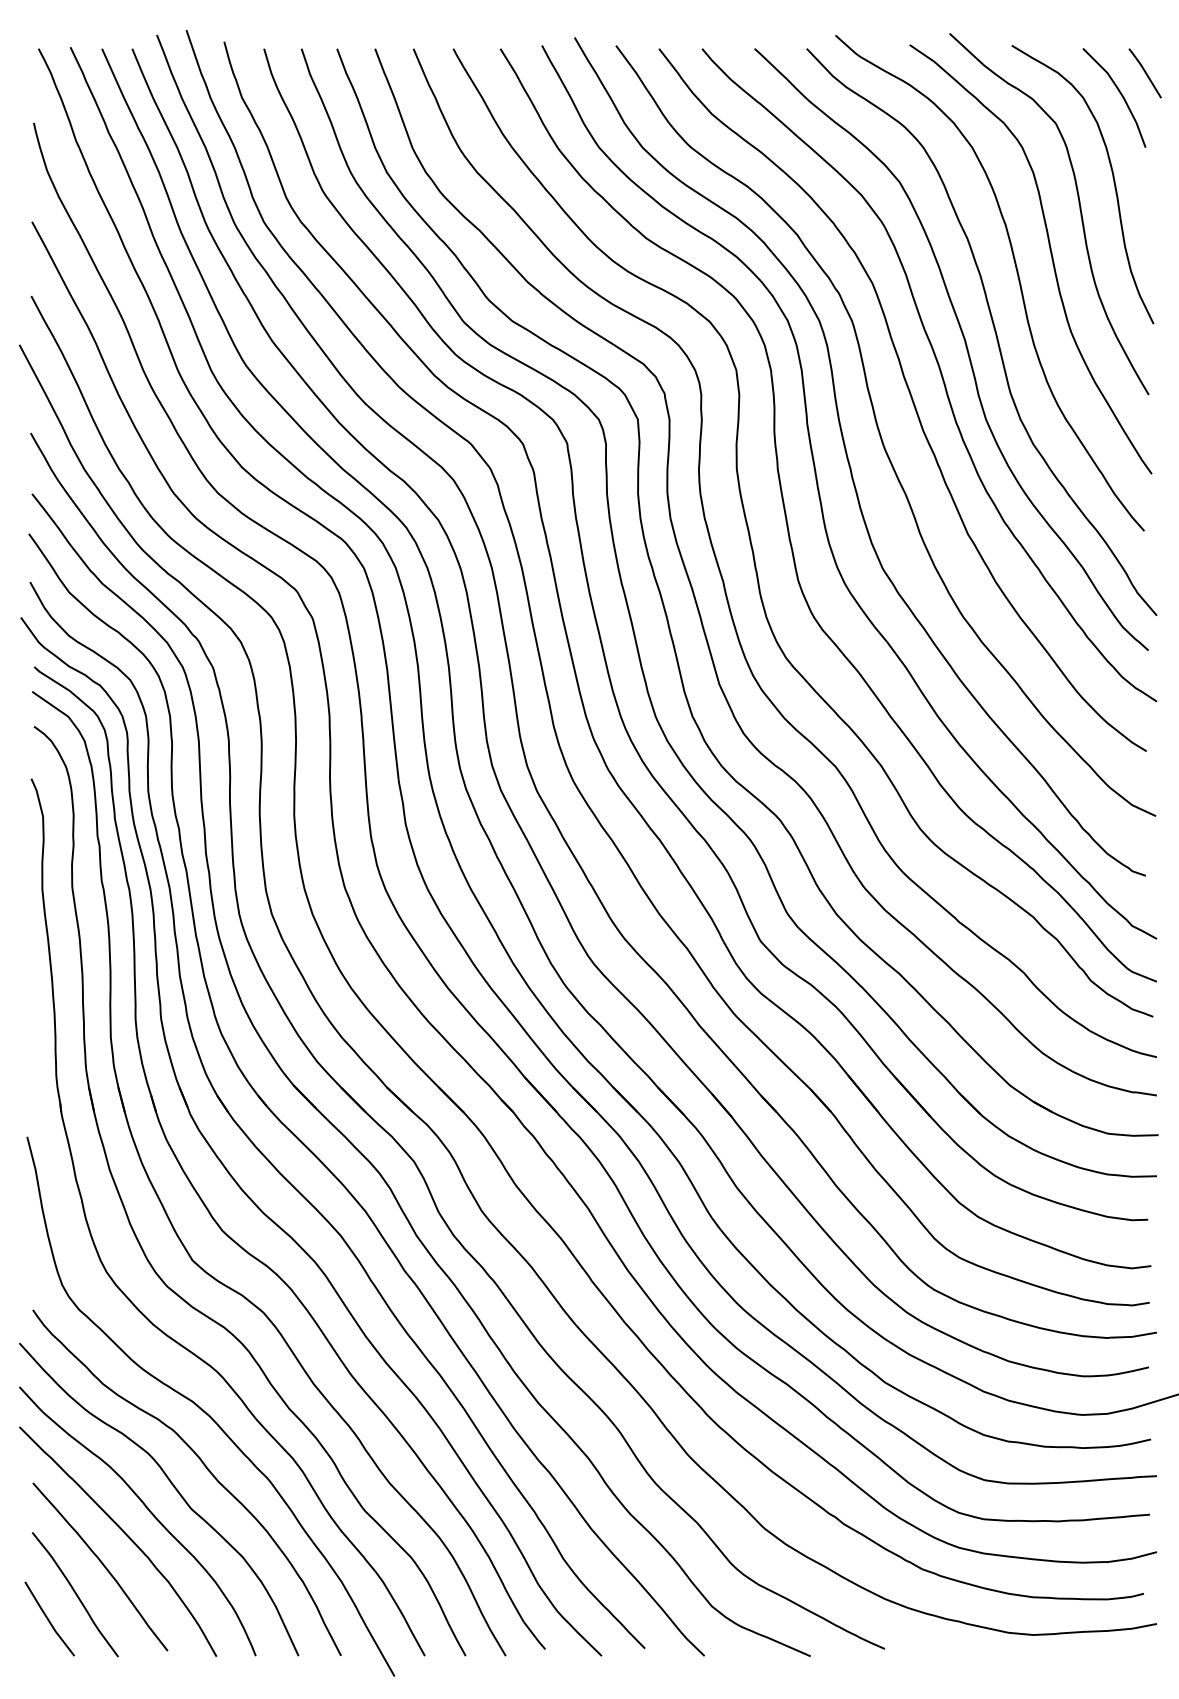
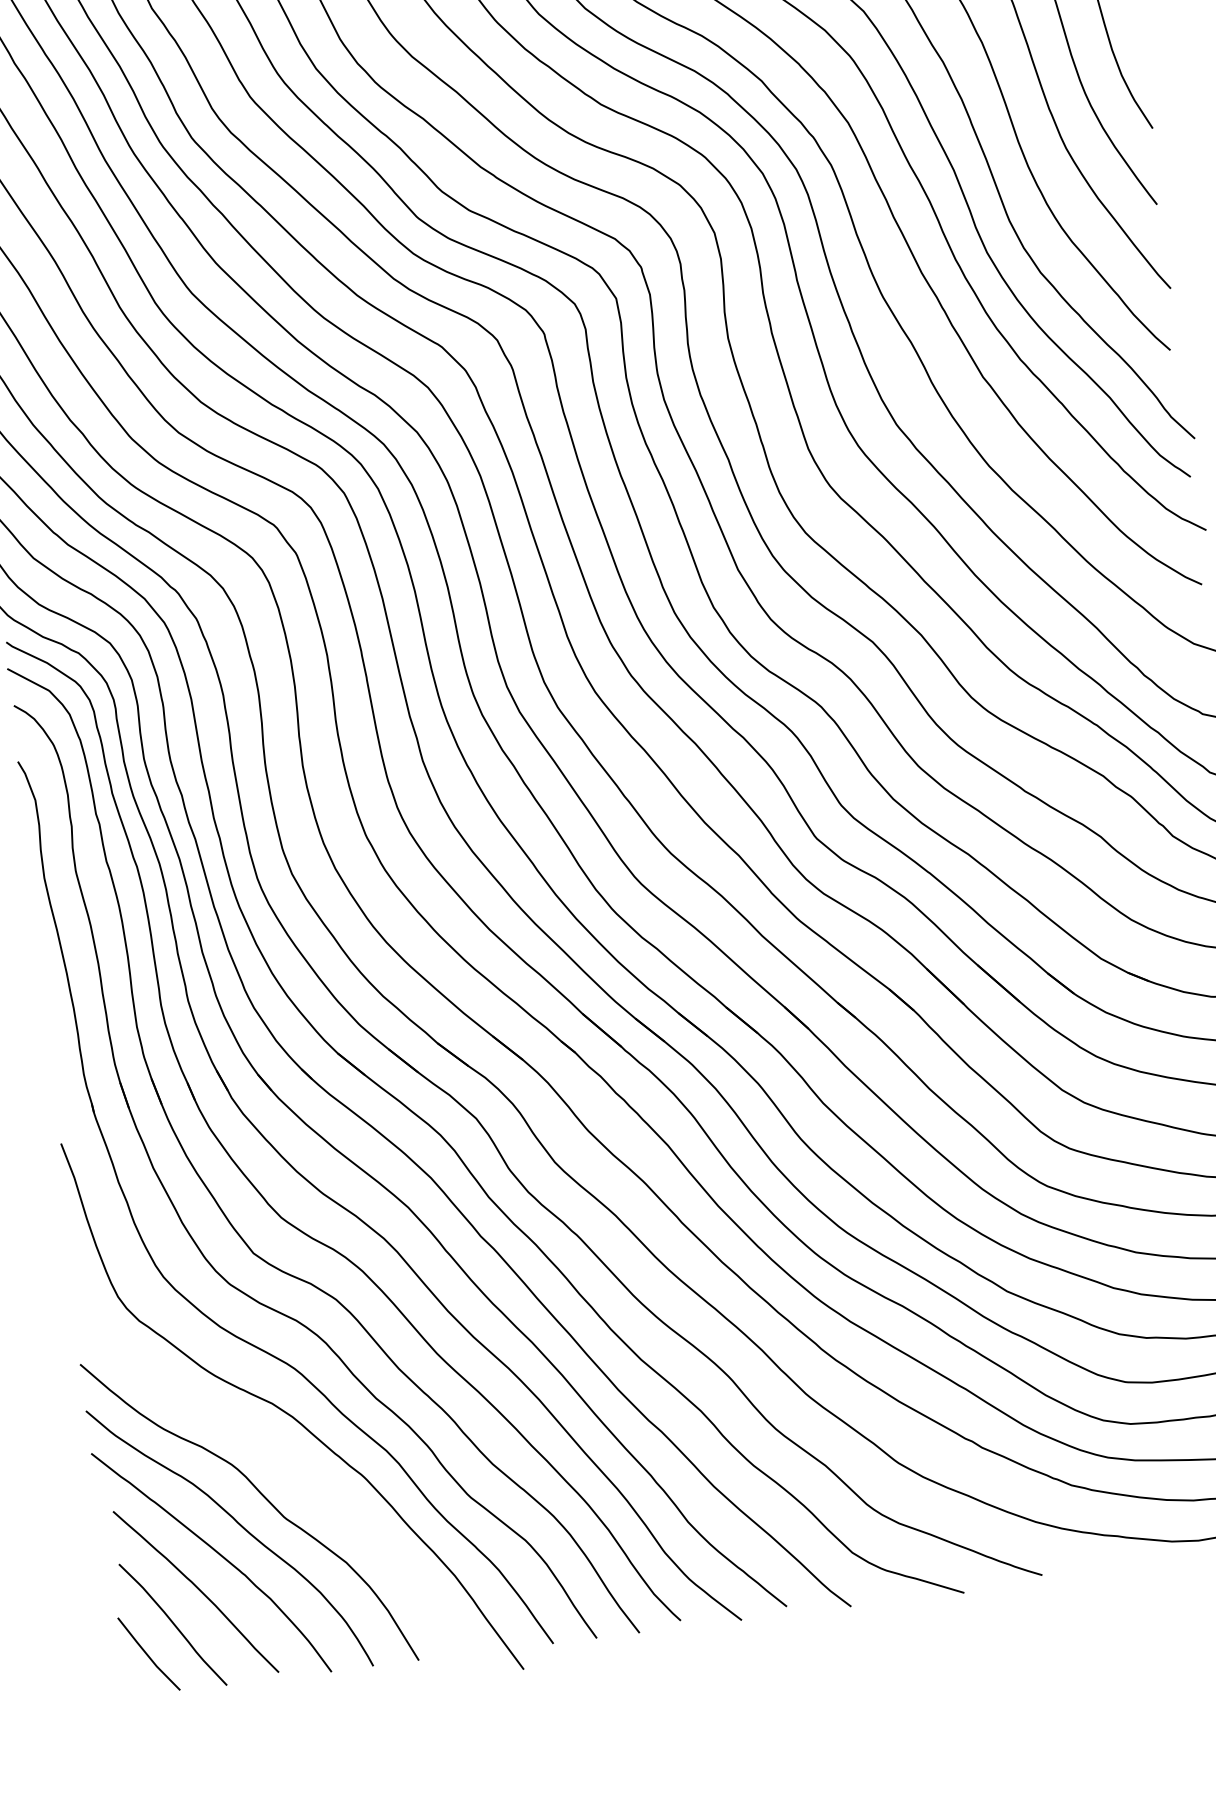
curve: (206, 1469) -> (296, 1474), removed

